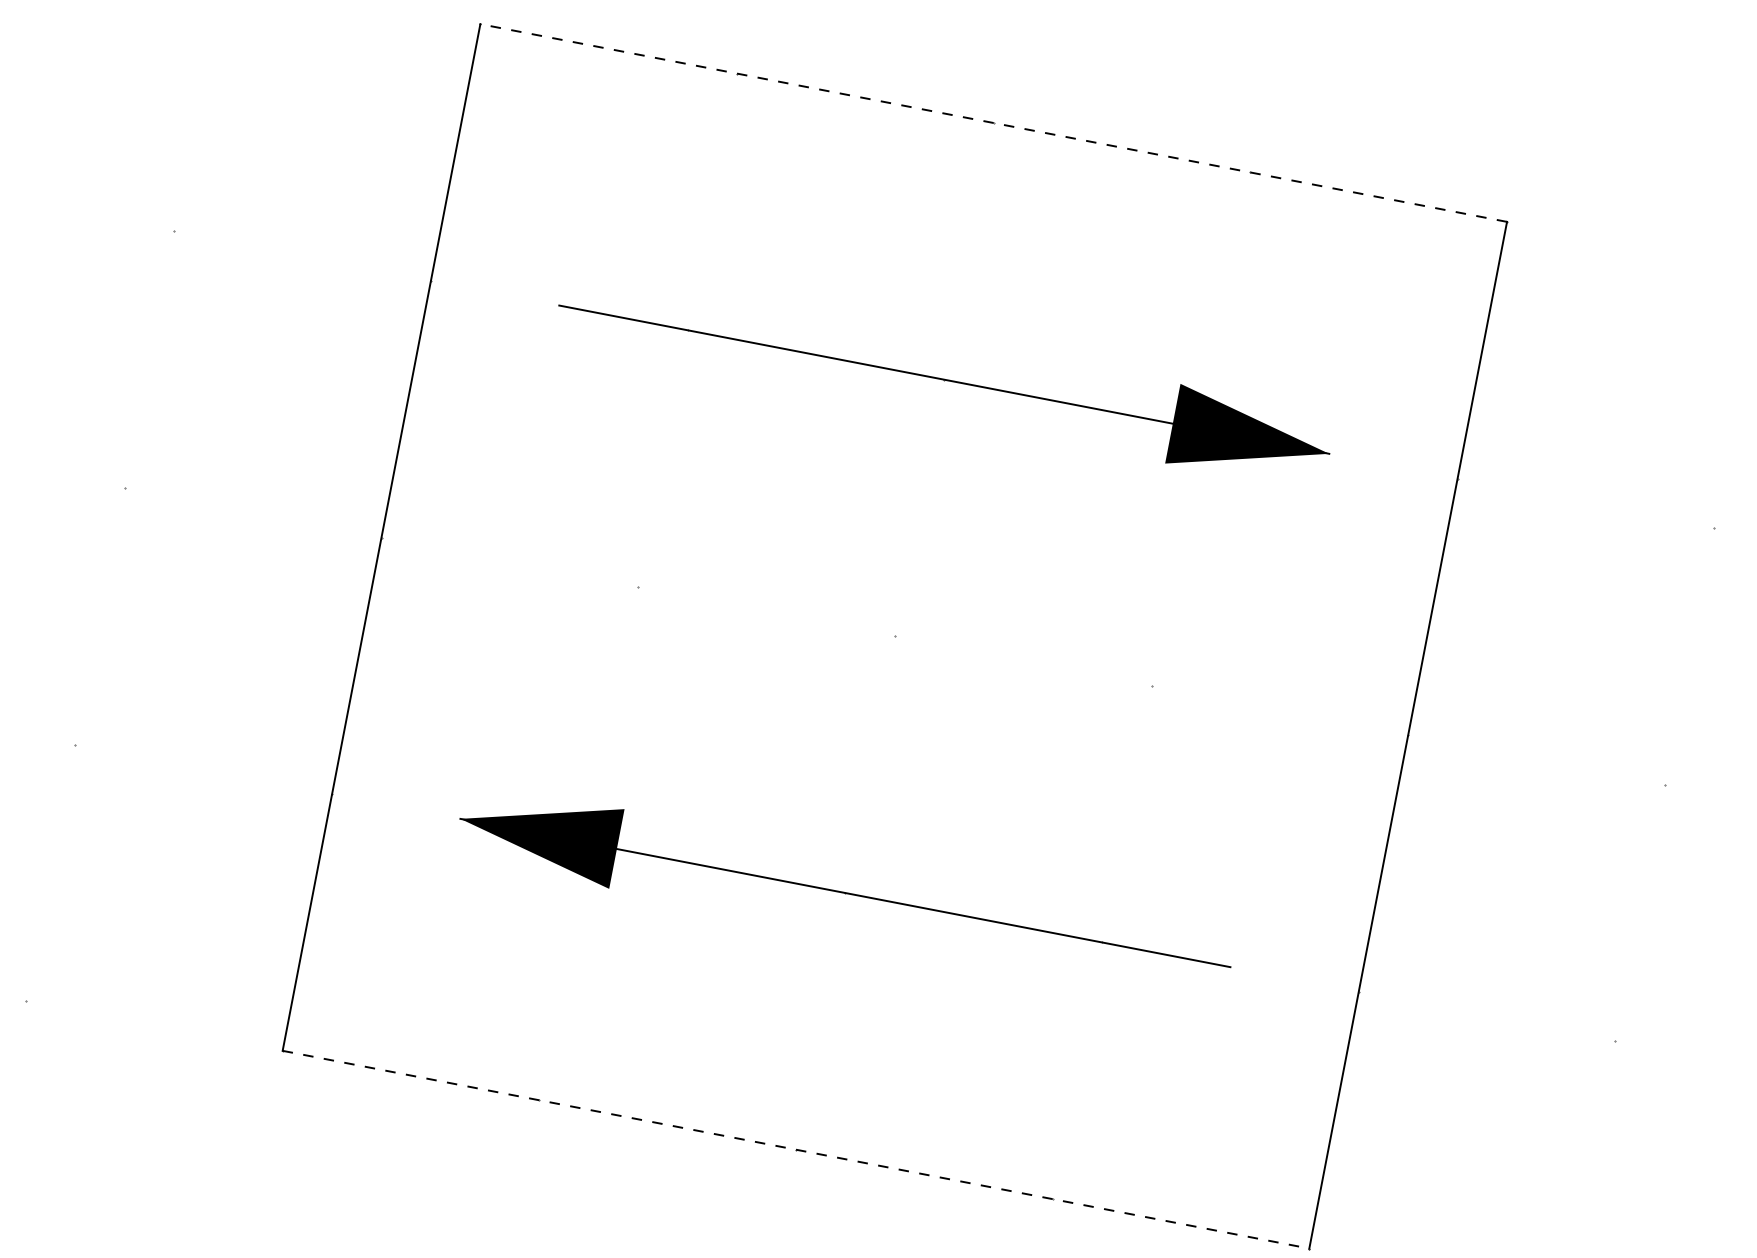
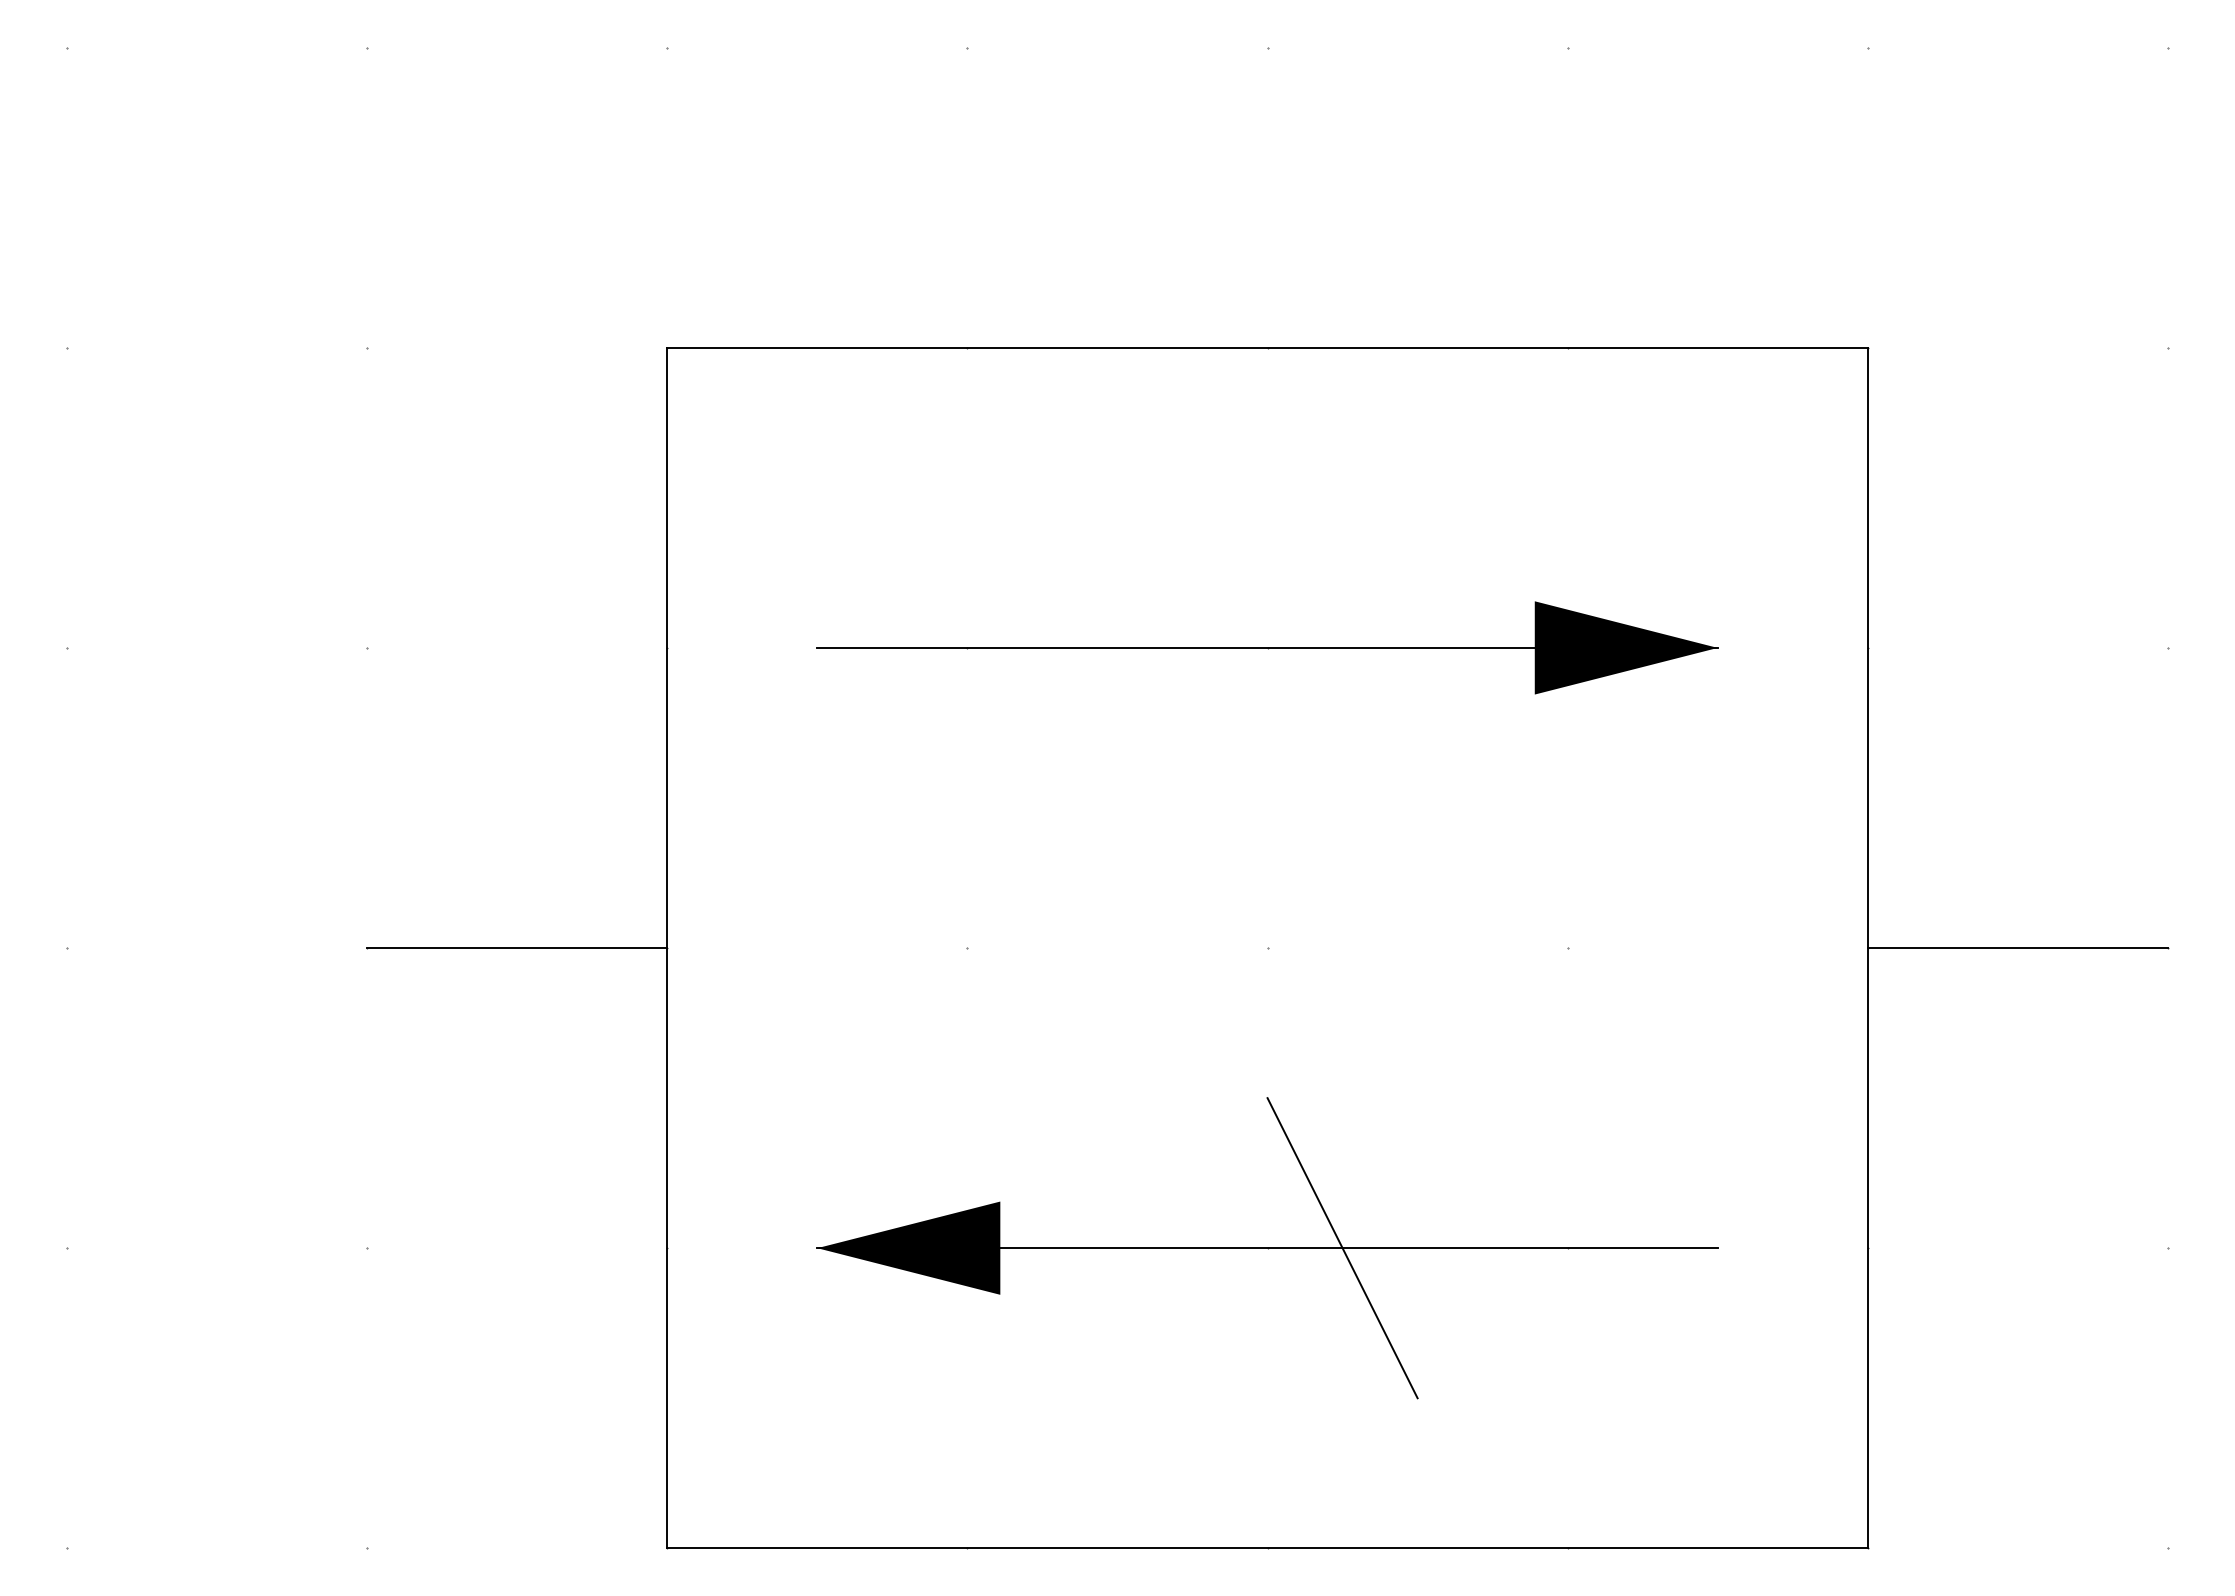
line: (993, 122) -> (1267, 347), dashed -> solid
line: (253, 513) -> (517, 948), added
line: (1536, 760) -> (2017, 948), added
line: (909, 905) -> (1342, 1248), added
line: (796, 1150) -> (1268, 1548), dashed -> solid

